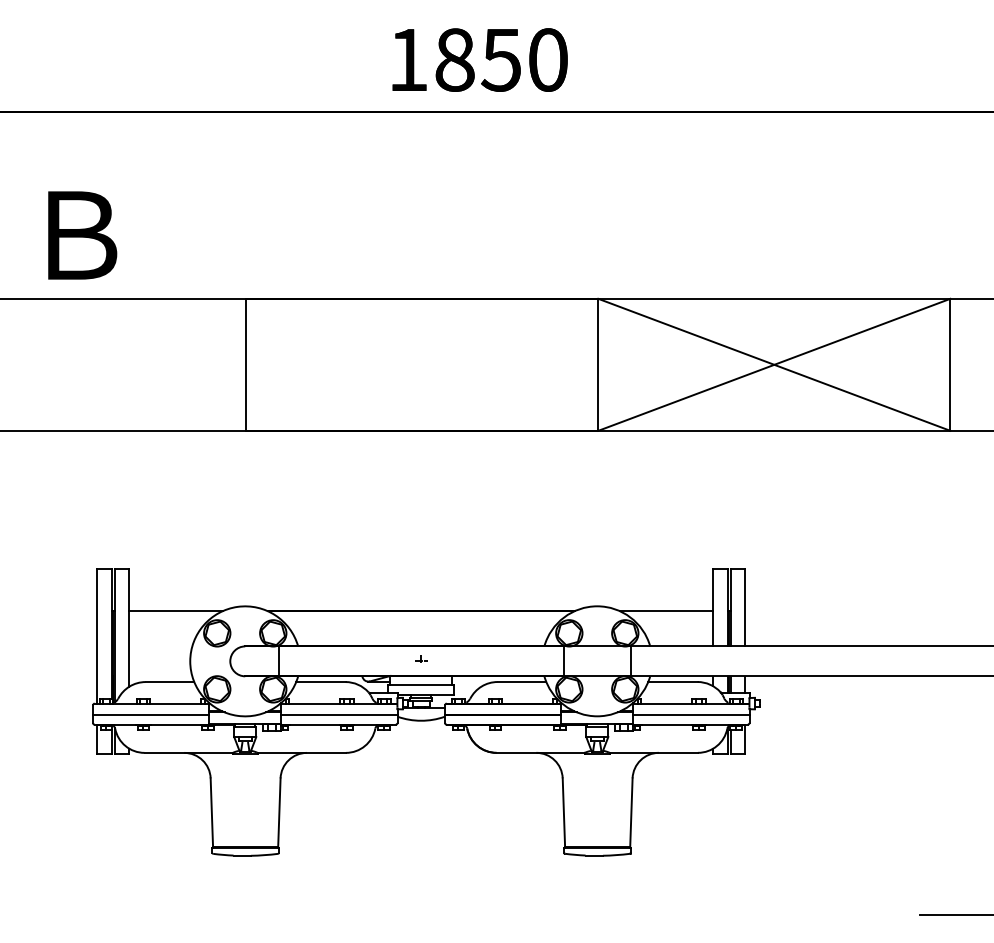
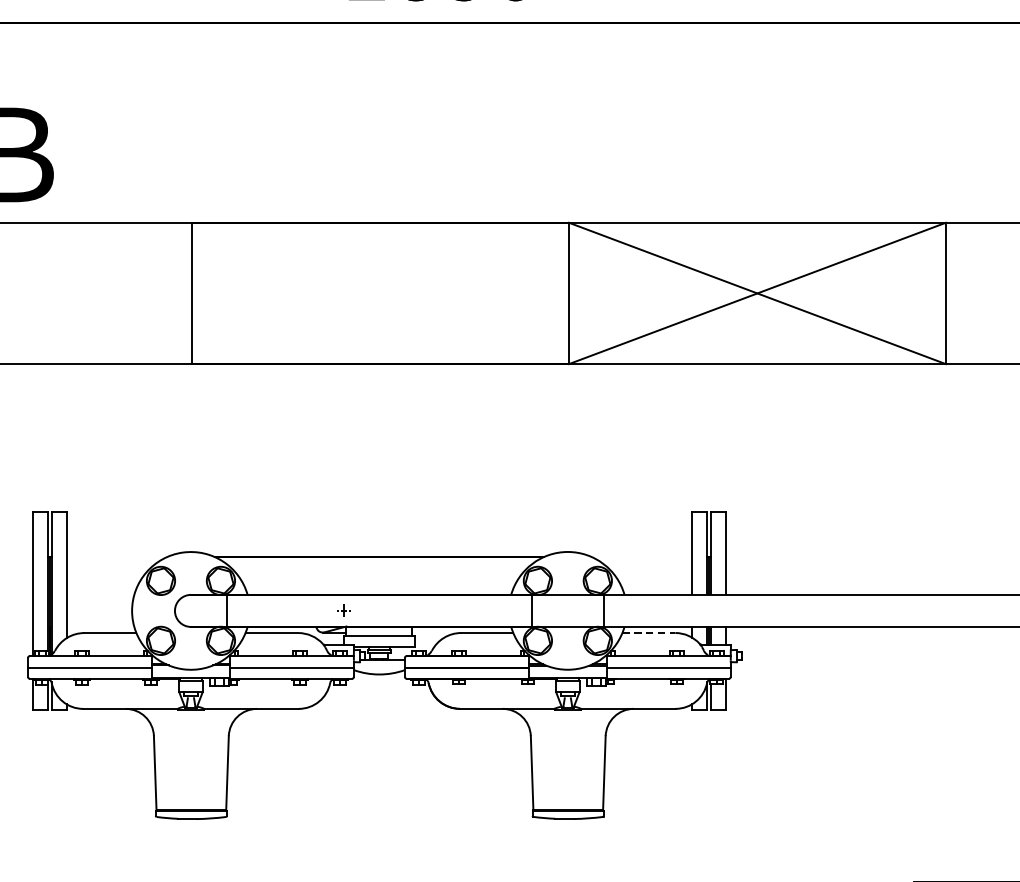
line: (176, 611) -> (117, 557), removed
line: (666, 611) -> (641, 557), removed
part: (421, 658) -> (344, 607), moved
line: (672, 682) -> (648, 633), solid -> dashed

